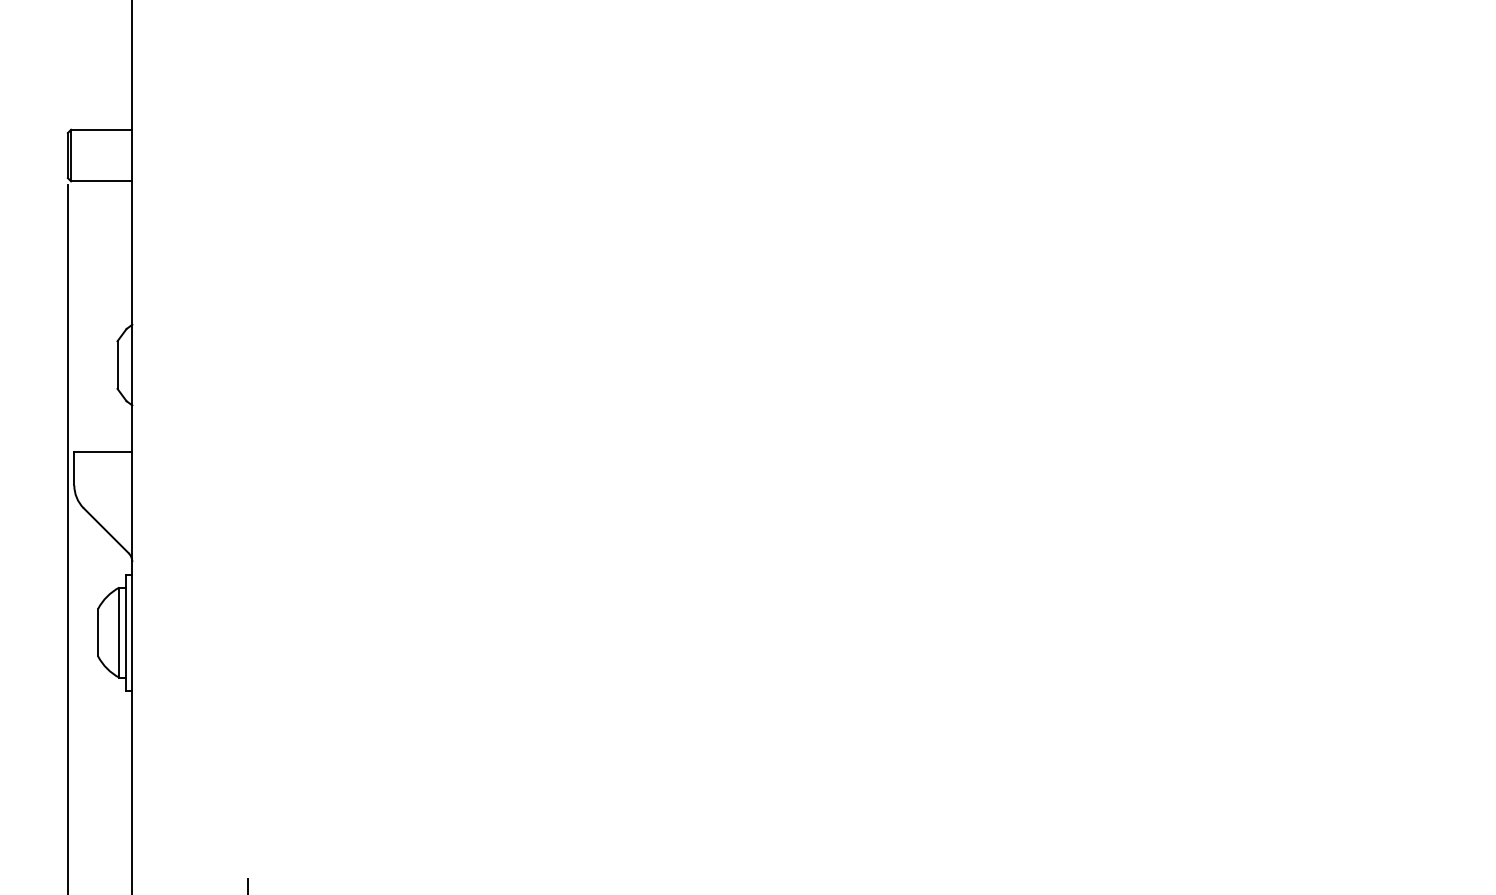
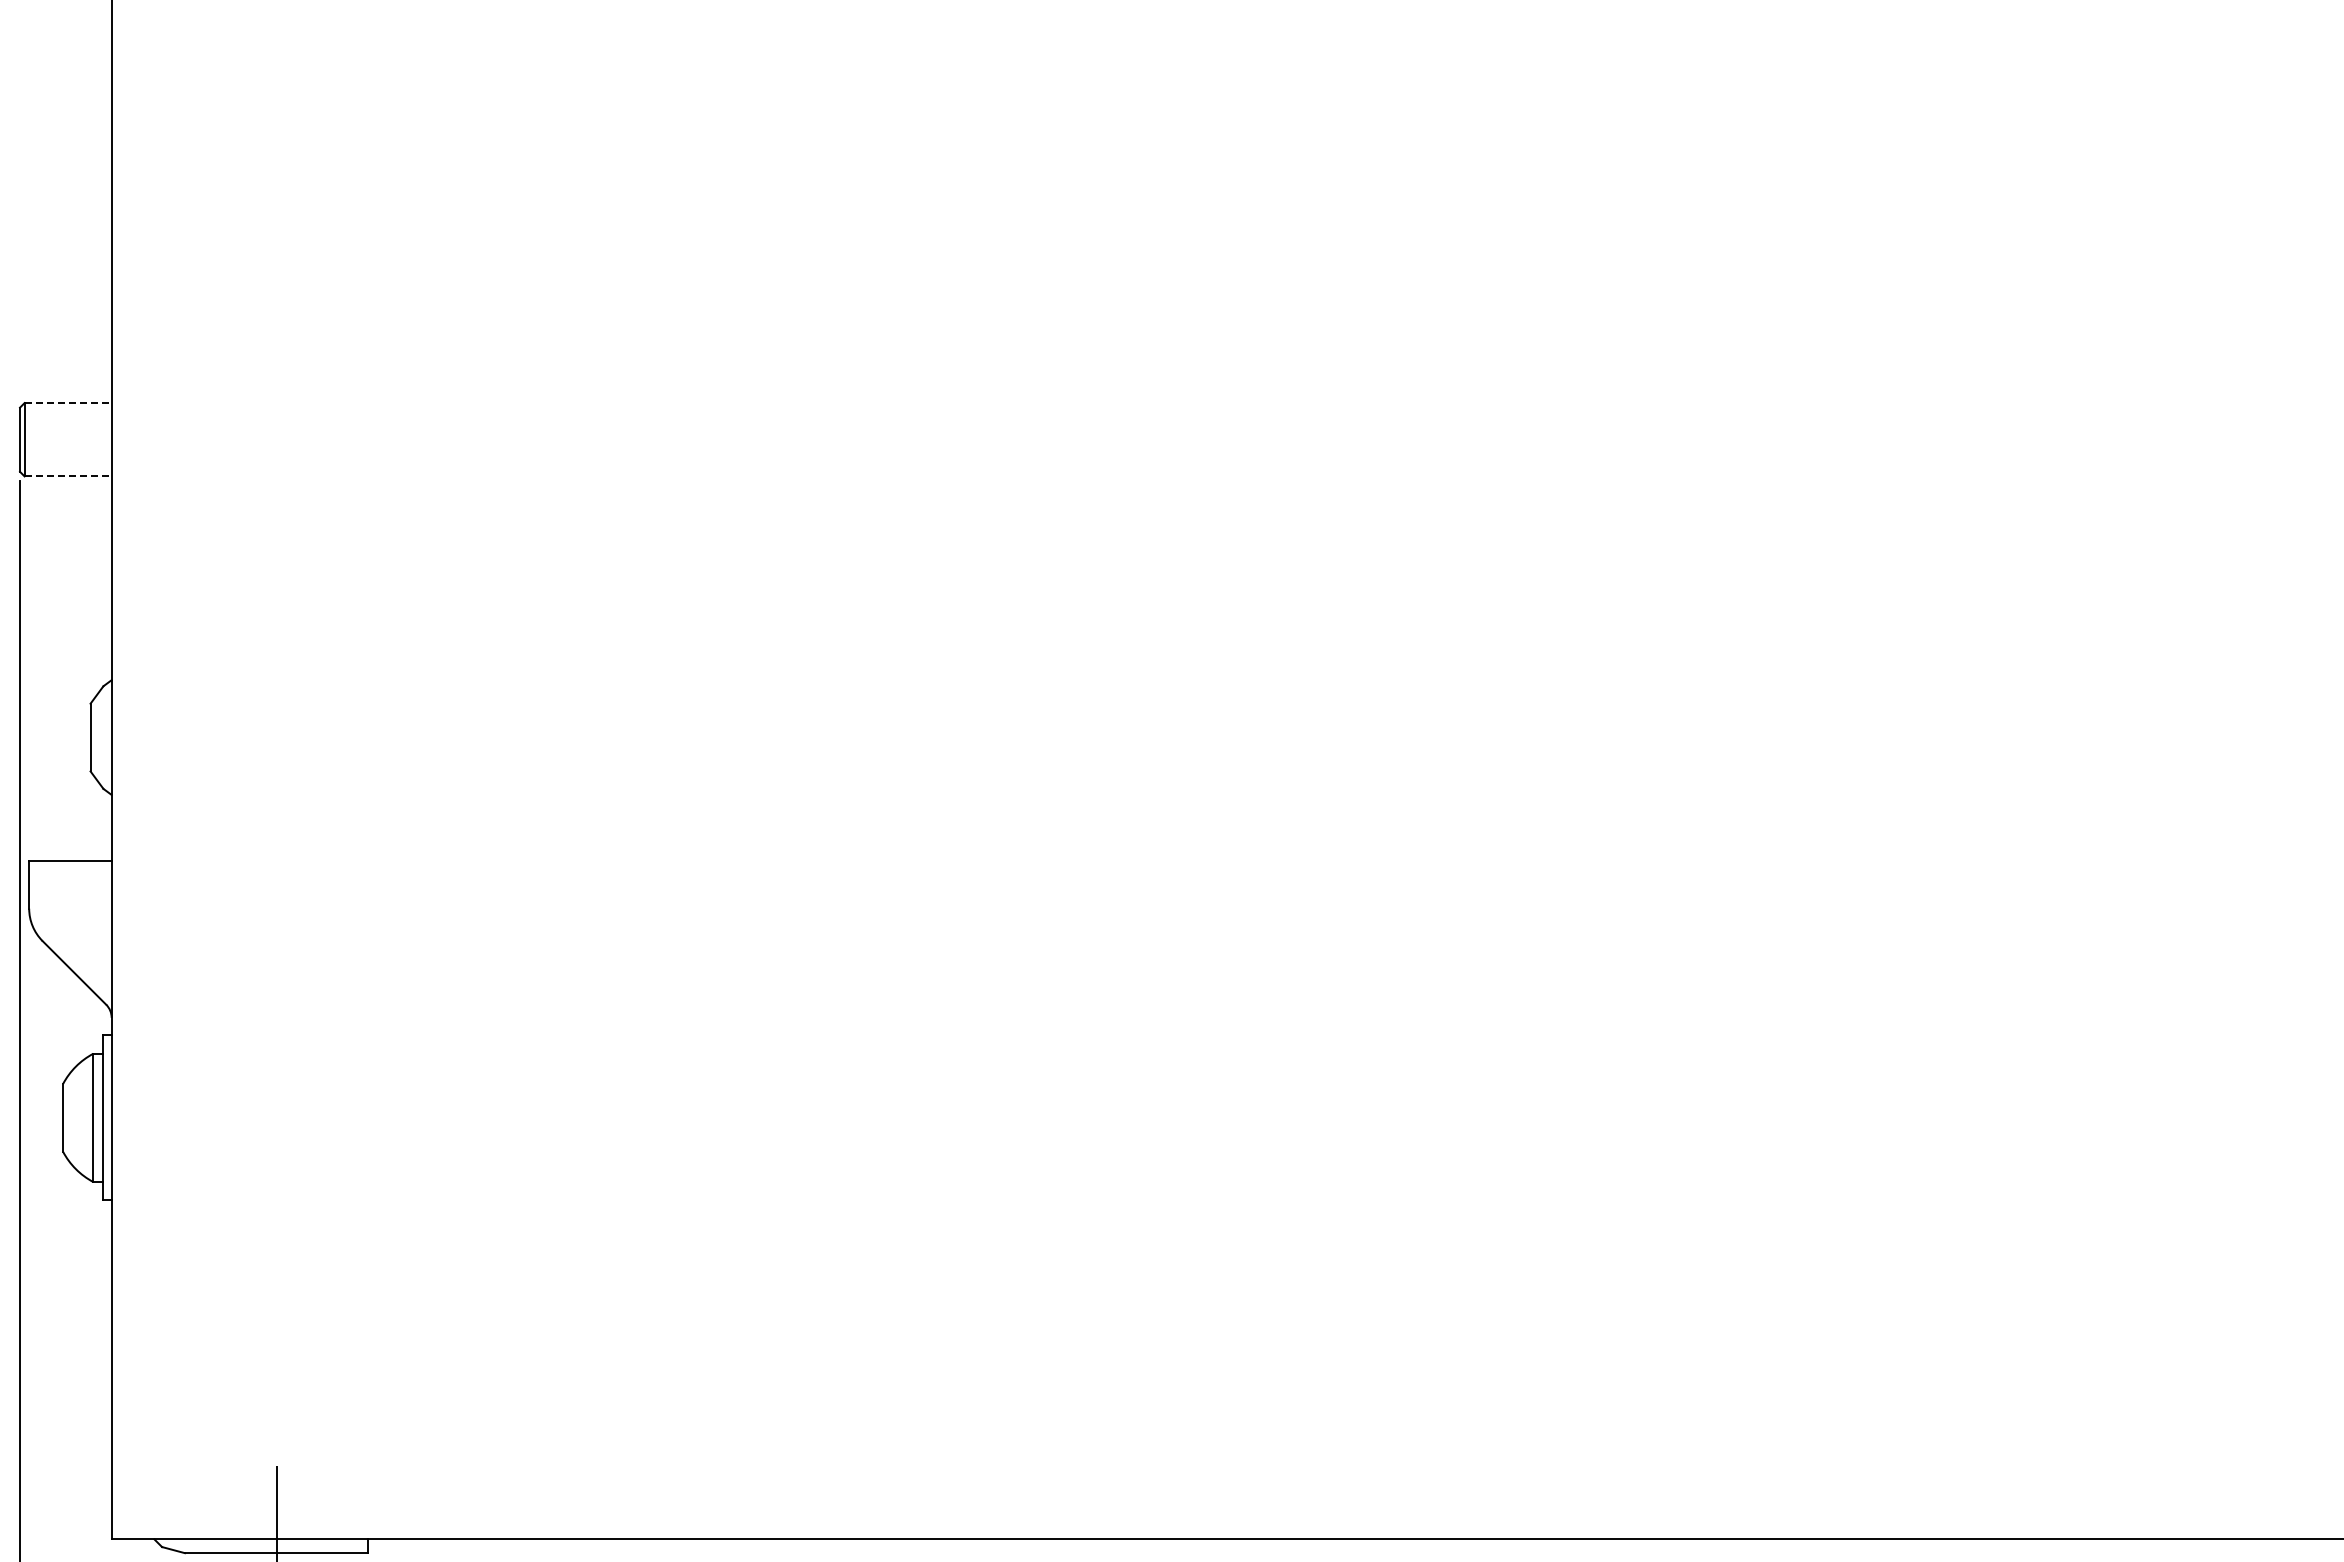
line: (102, 130) -> (68, 403), solid -> dashed
line: (102, 181) -> (68, 476), solid -> dashed

